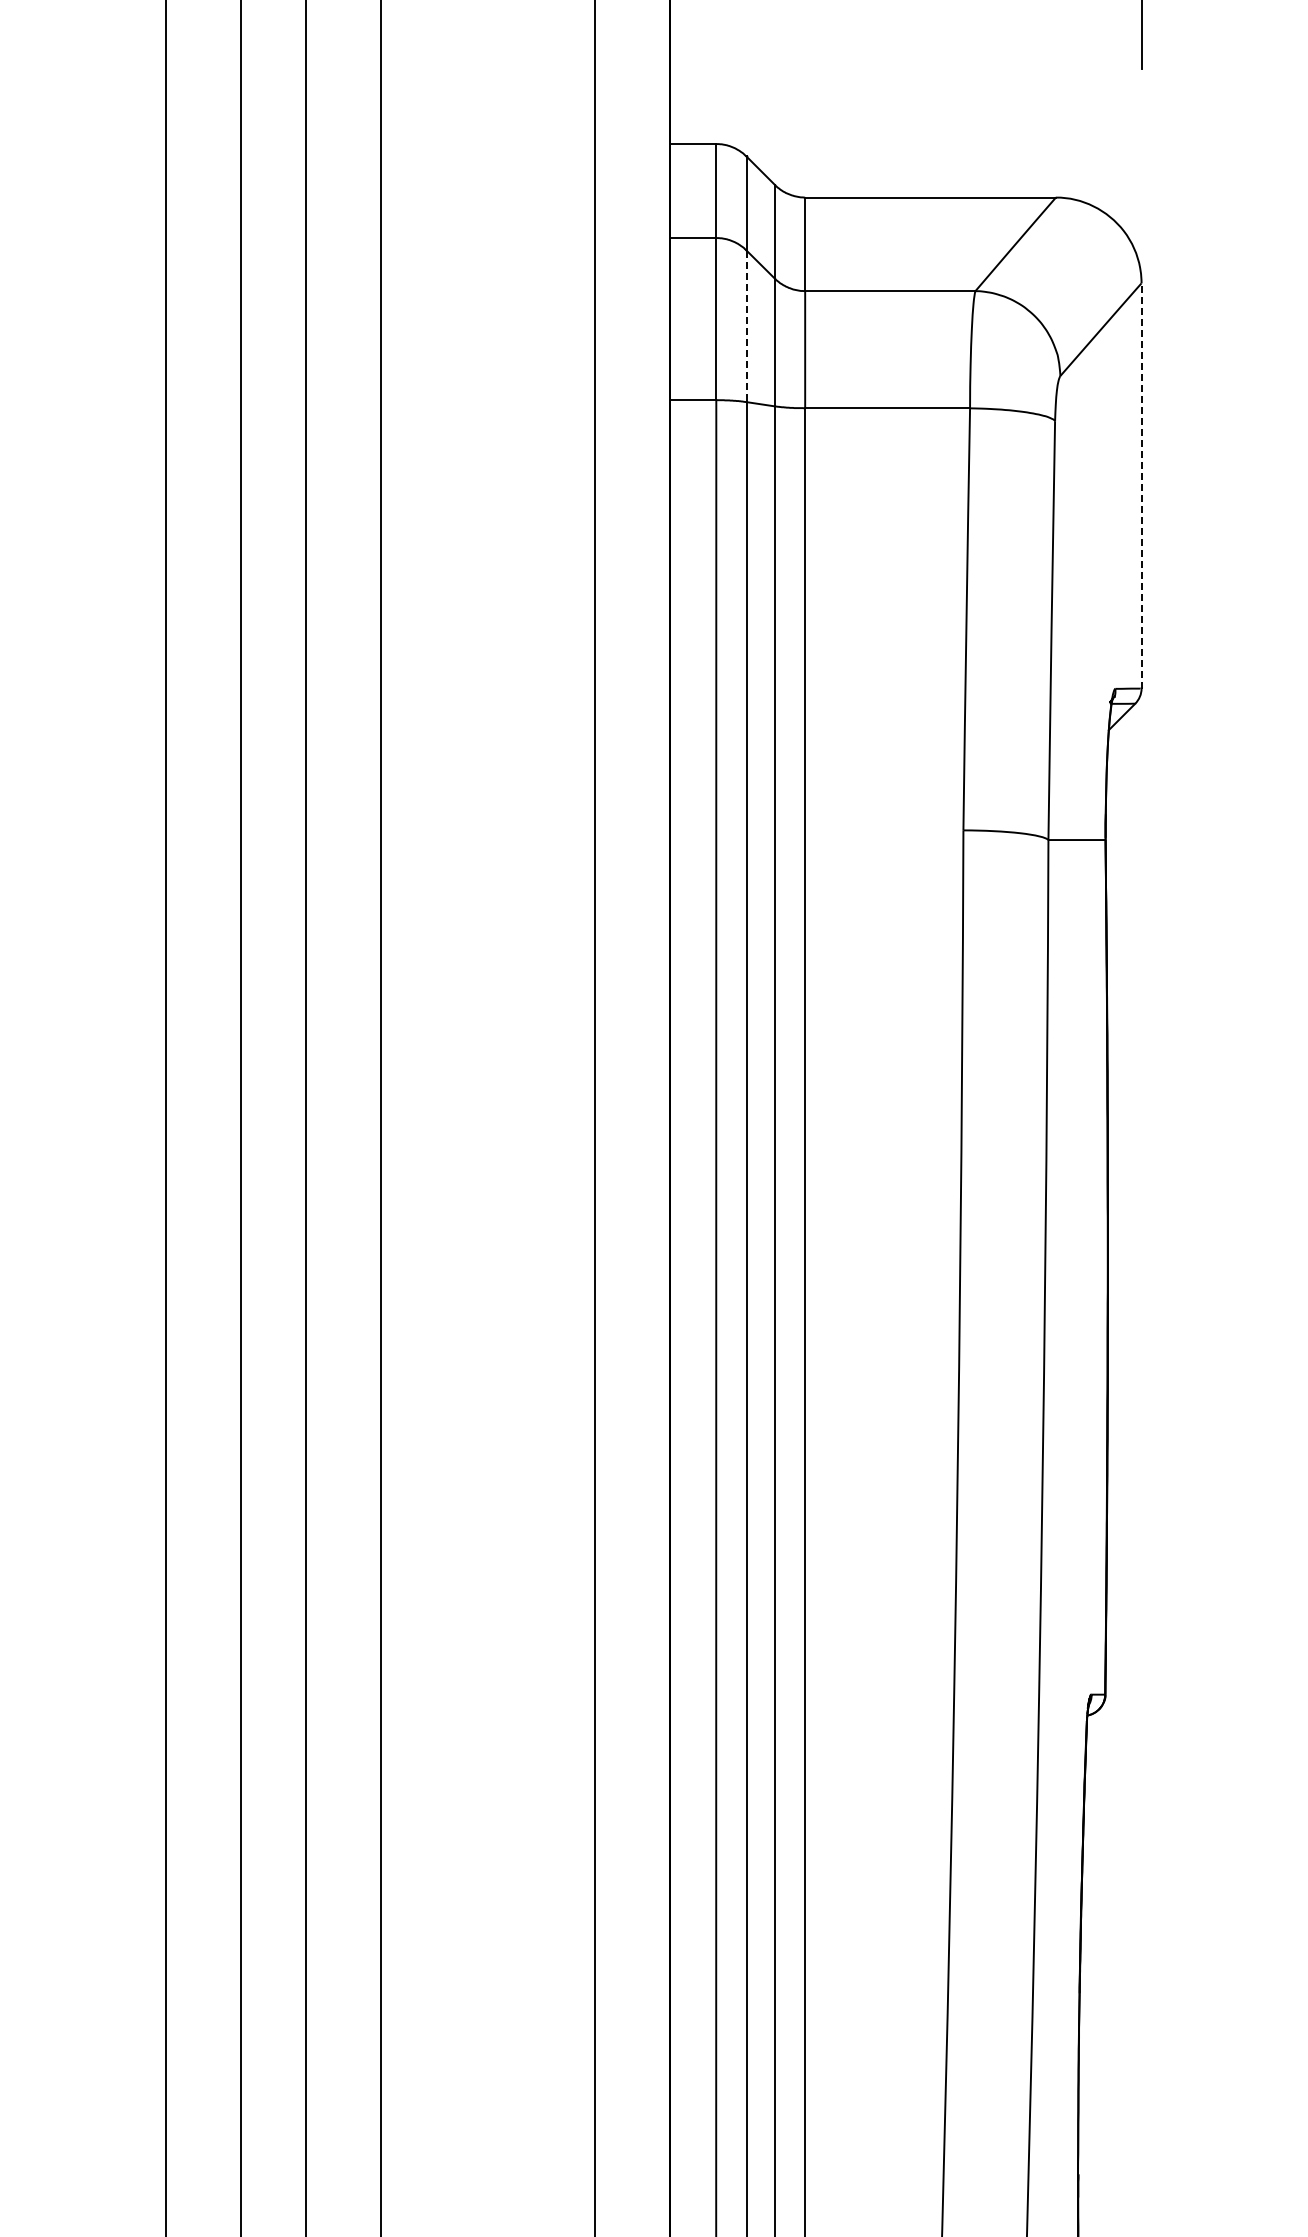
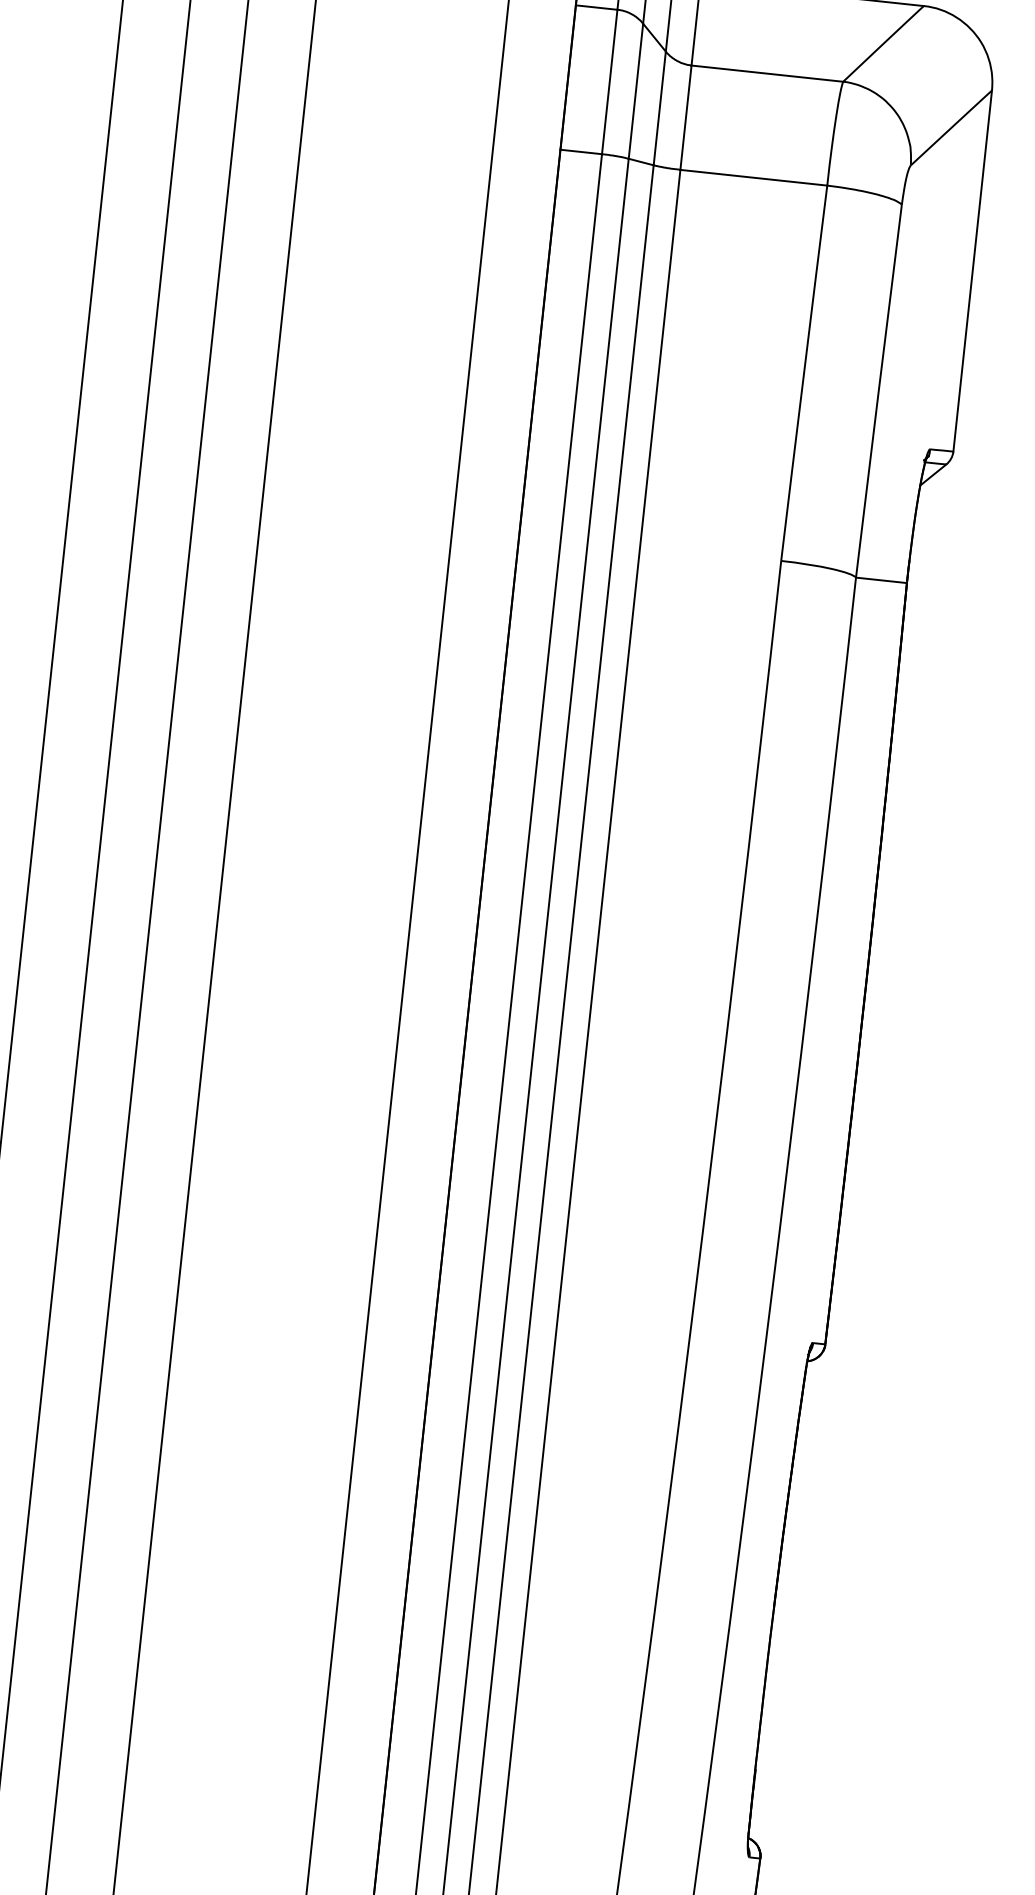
line: (746, 326) -> (635, 91), dashed -> solid
line: (1141, 485) -> (972, 270), dashed -> solid

